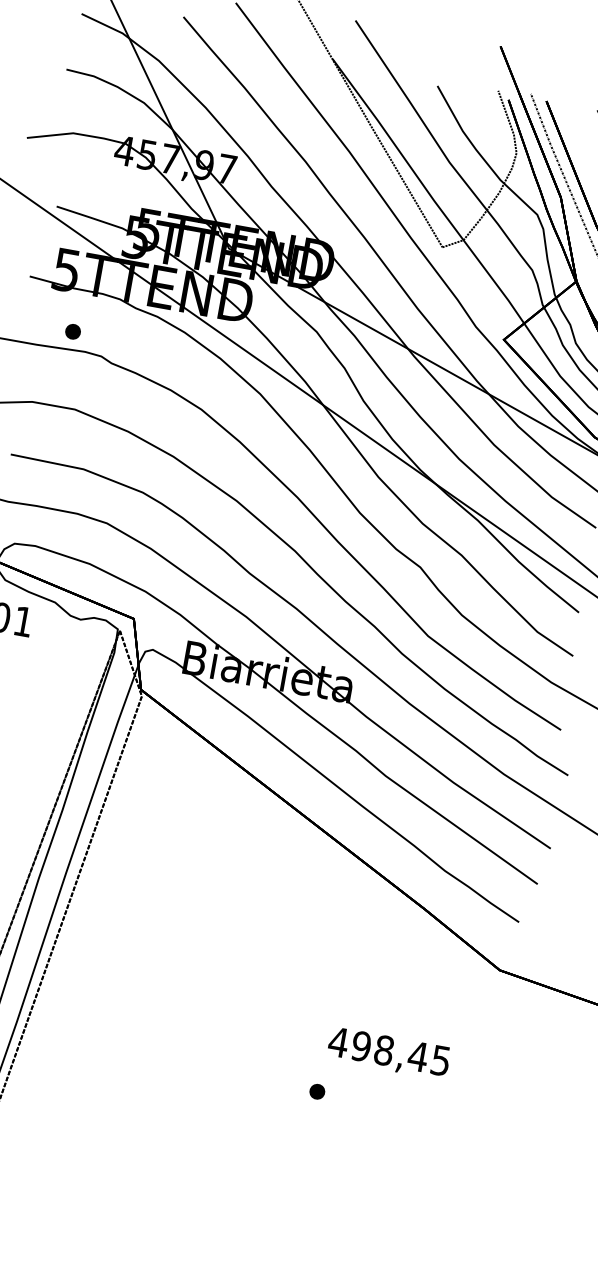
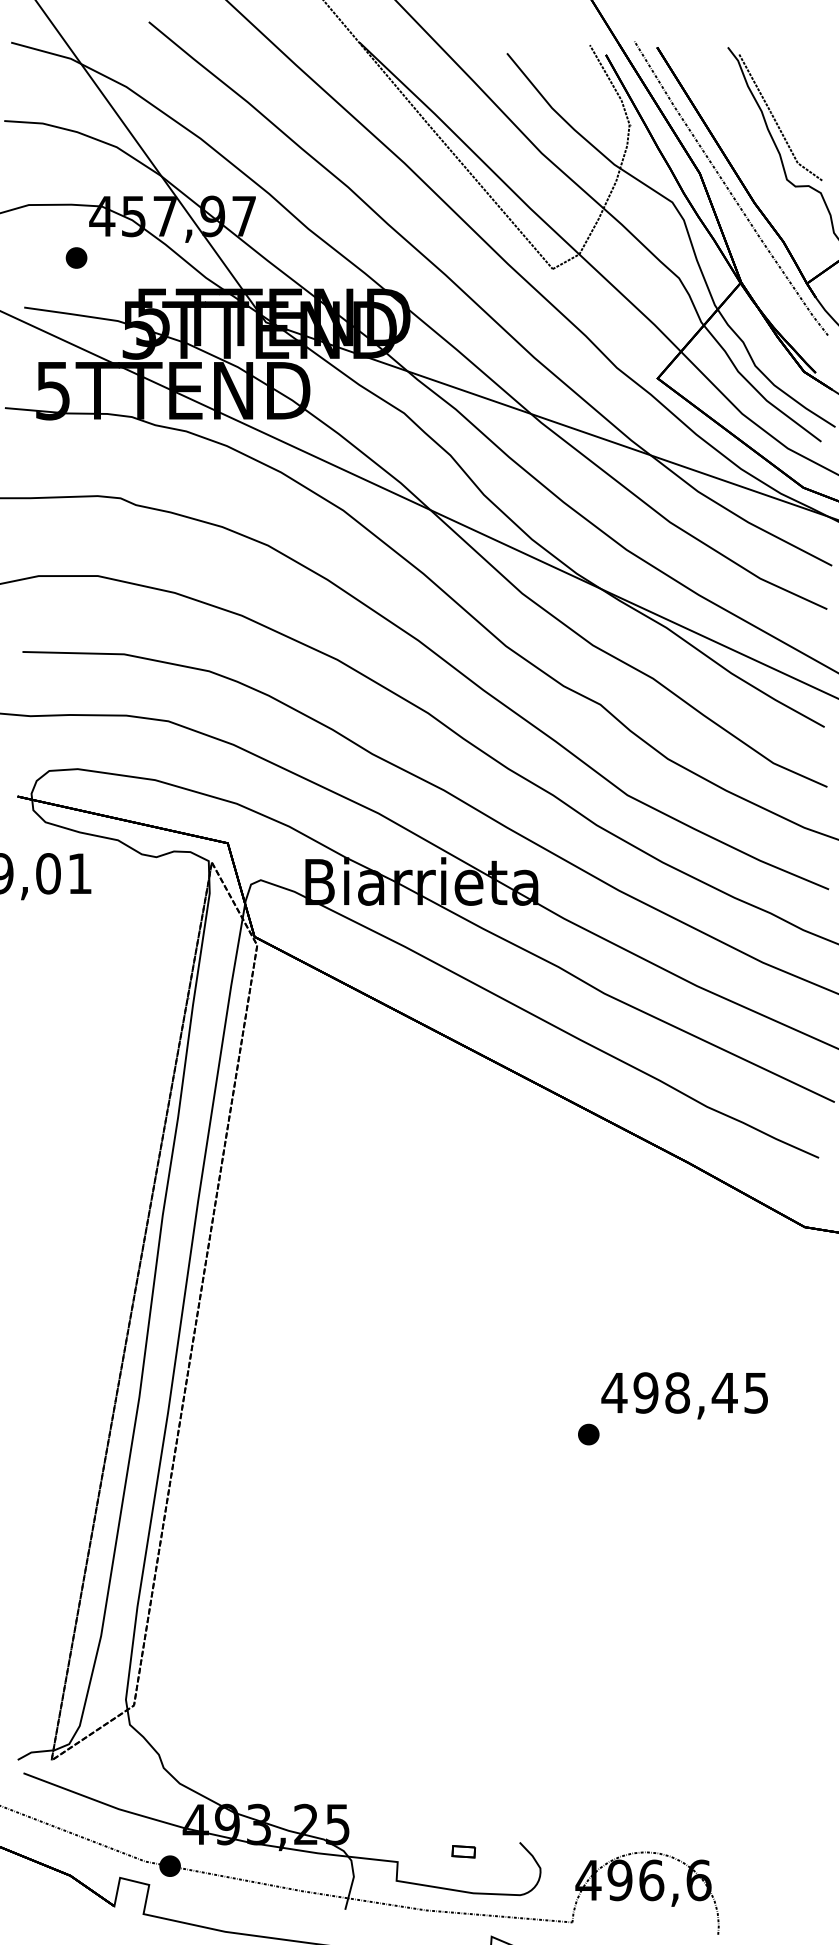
part: (73, 331) -> (76, 257), moved
text: (388, 1053) -> (684, 1395), moved

